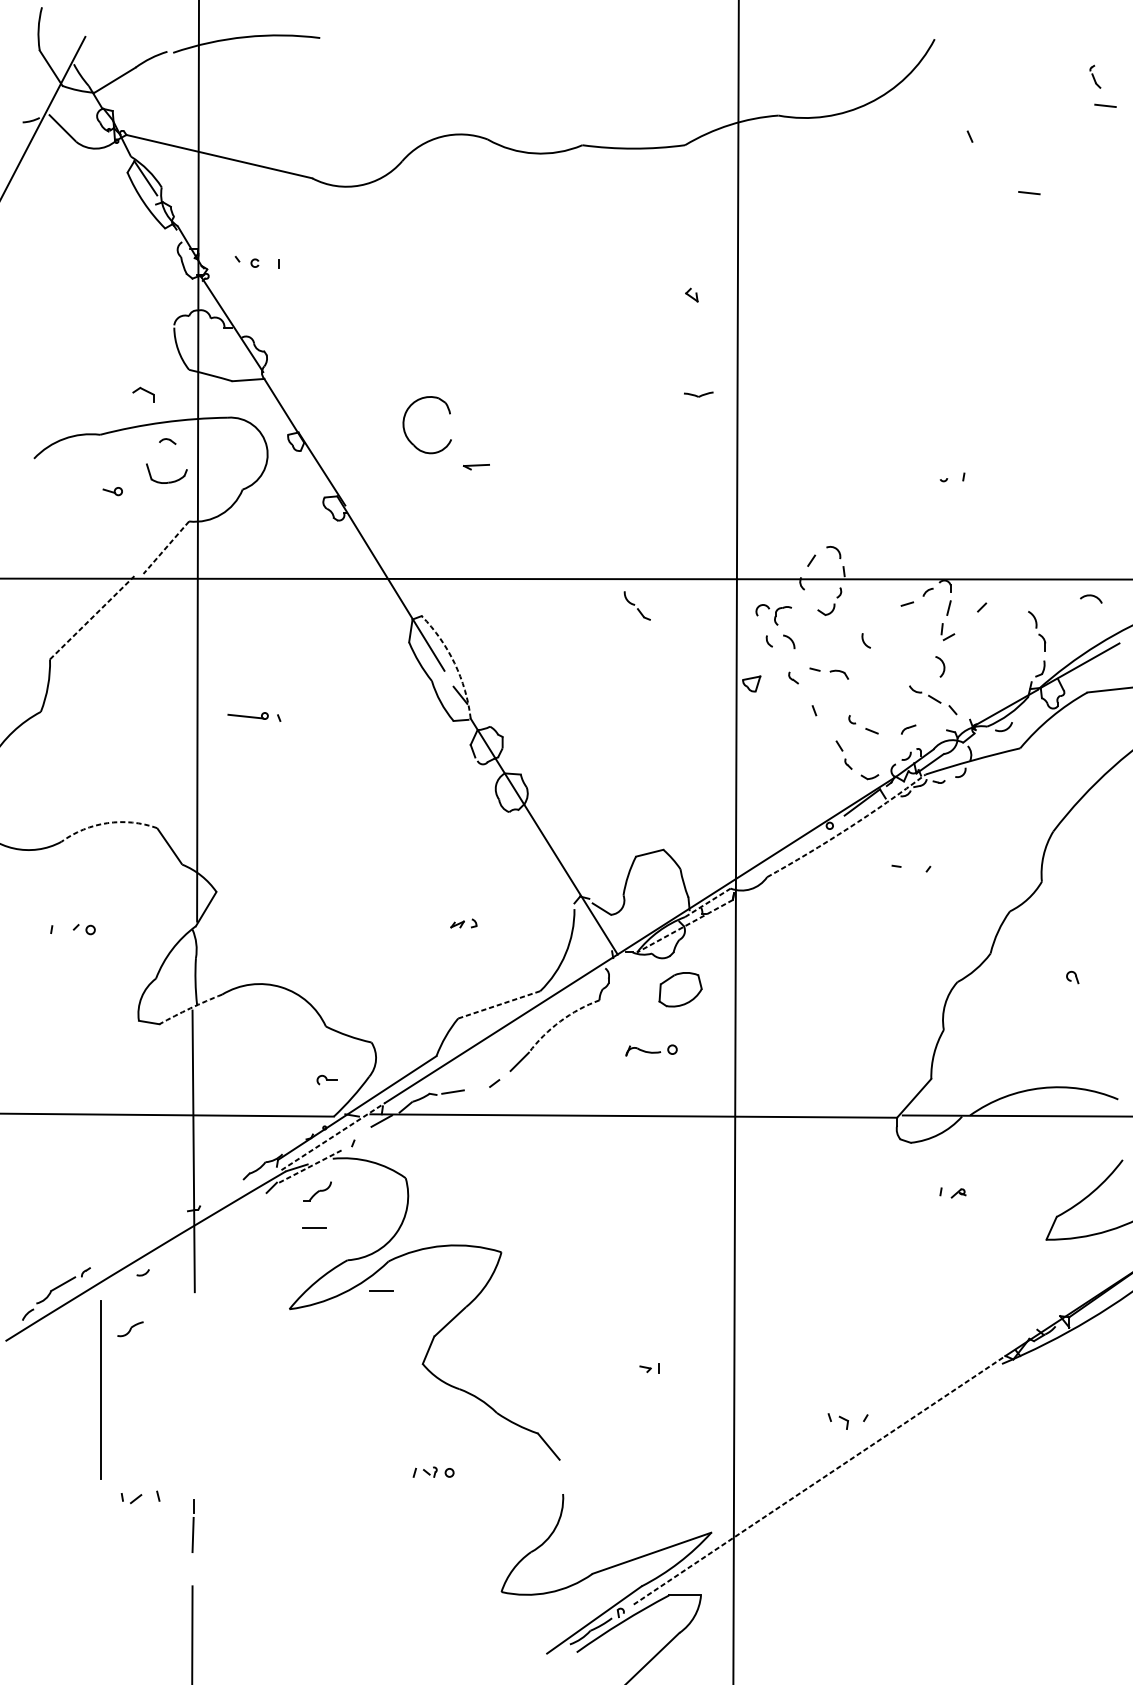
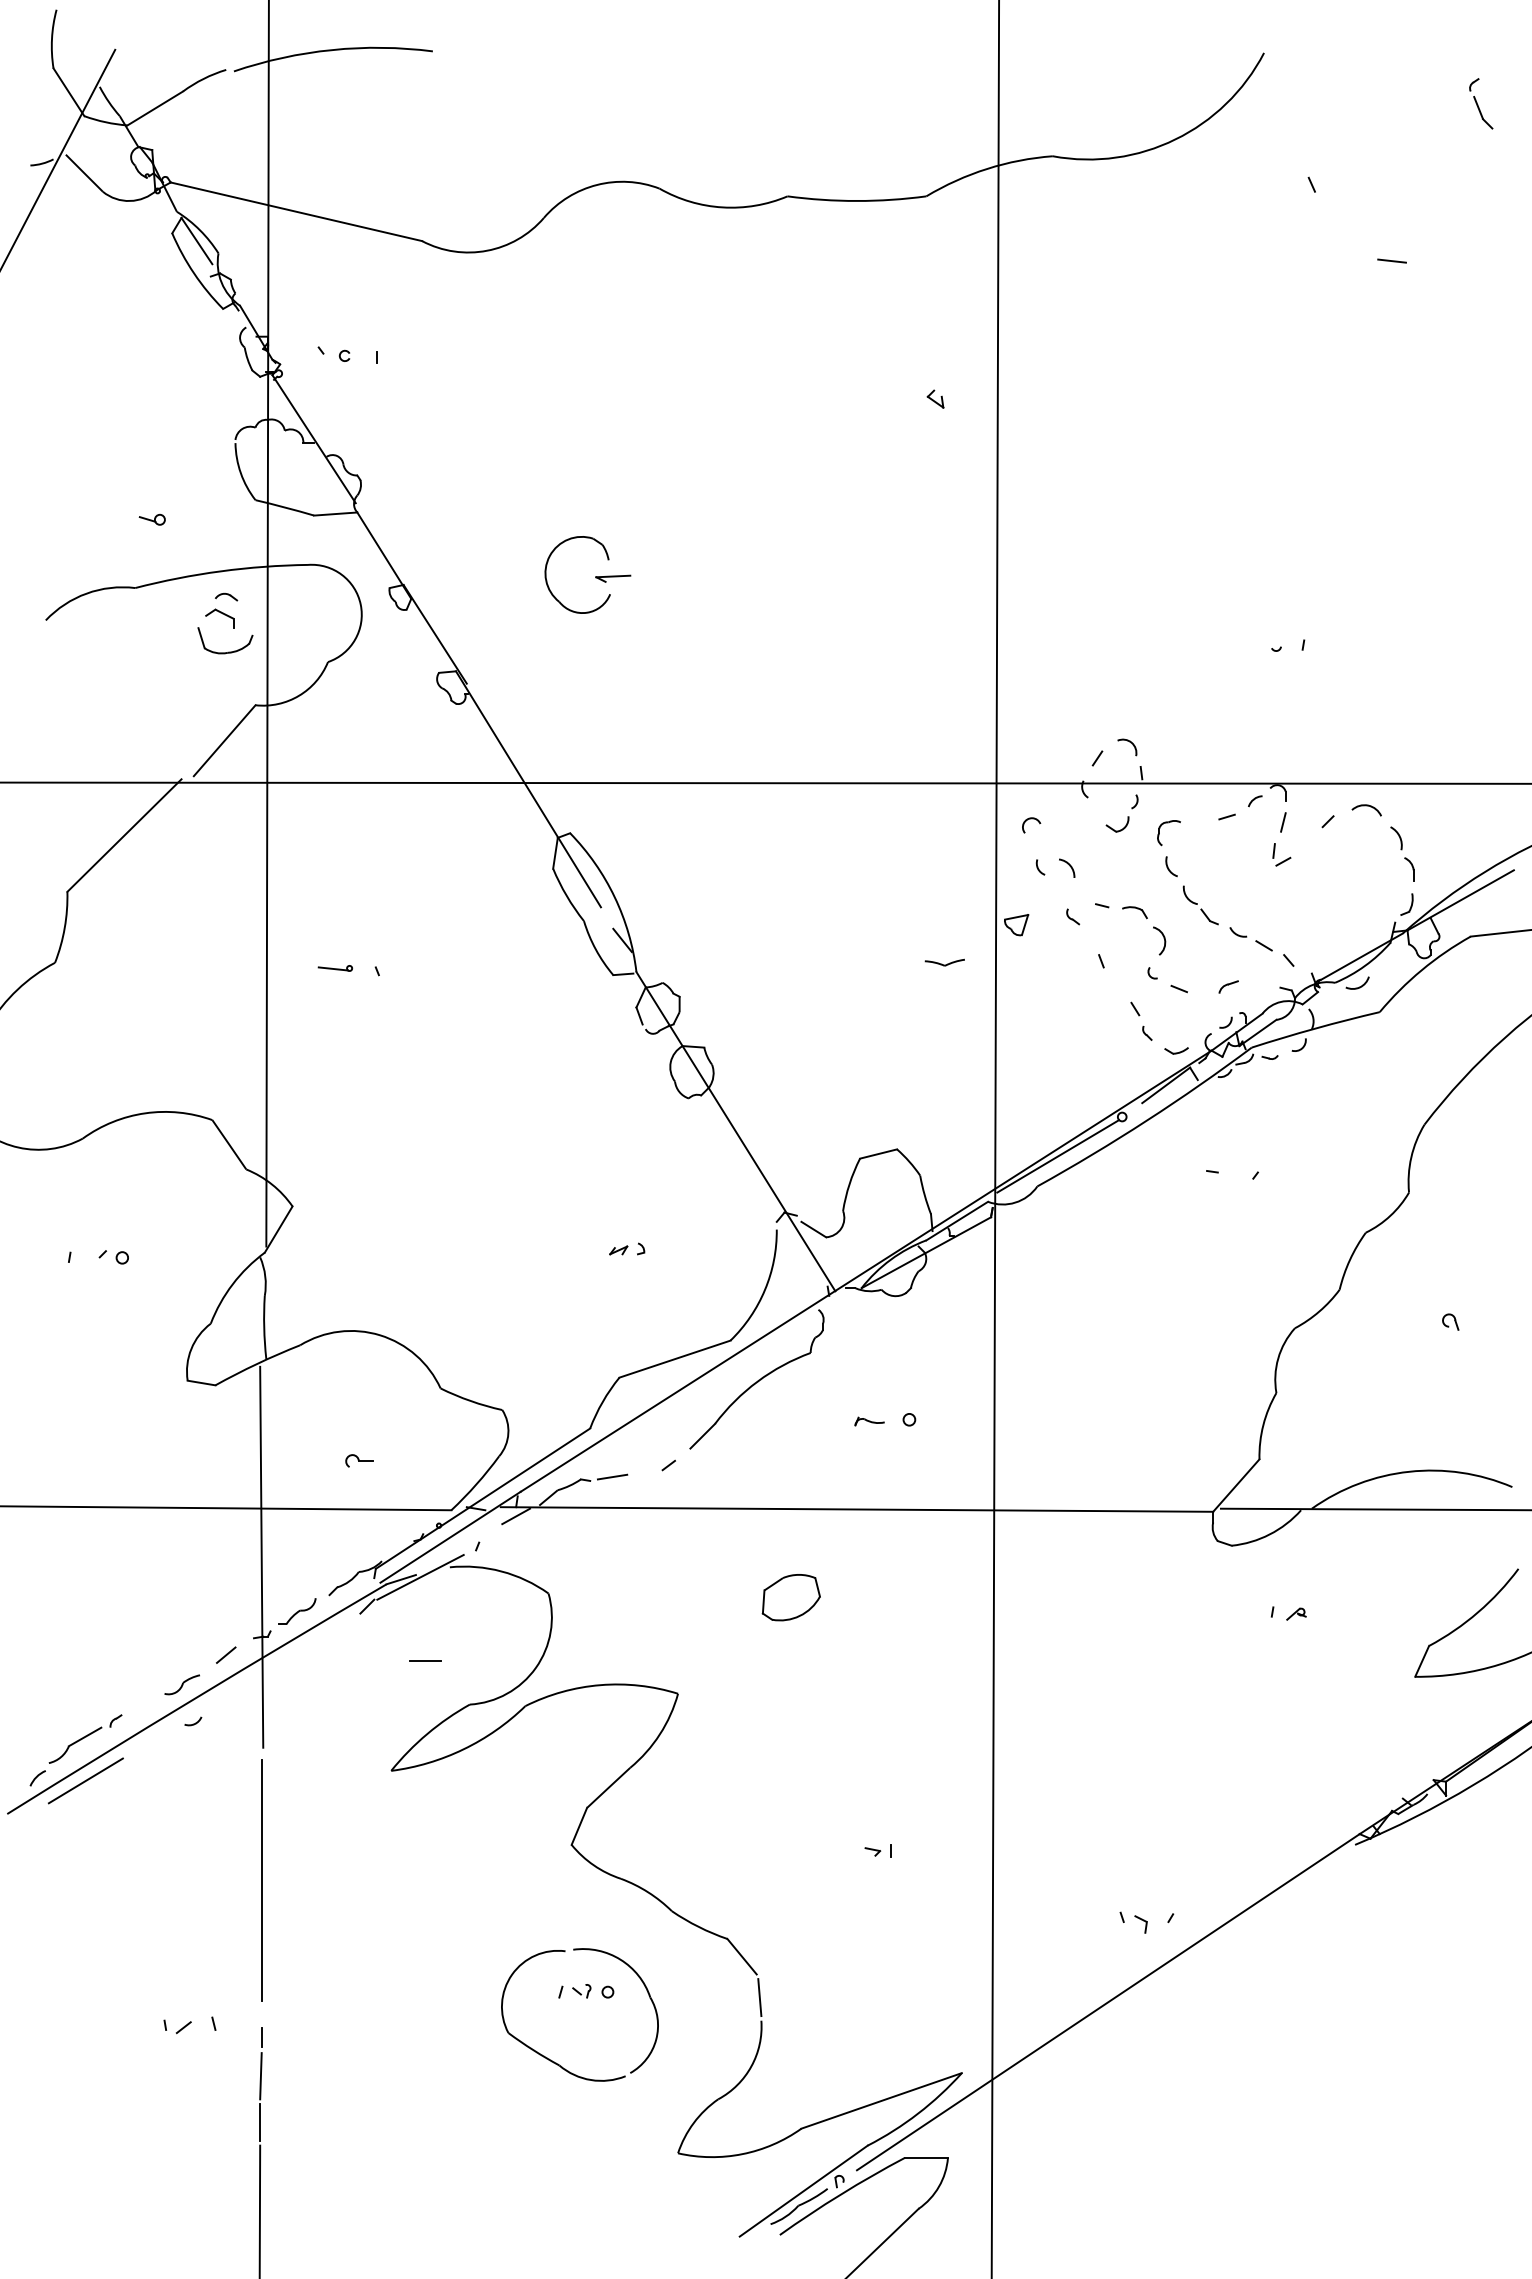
part: (1095, 76) -> (1481, 103), size x1.67
line: (1105, 105) -> (1494, 142), removed
part: (143, 394) -> (219, 618), moved
part: (698, 394) -> (944, 962), moved
part: (476, 466) -> (613, 578), moved
part: (112, 491) -> (151, 519), moved
line: (166, 548) -> (224, 741), dashed -> solid
arc: (1091, 596) -> (1366, 806), moved
part: (637, 605) -> (1200, 905), moved
part: (776, 616) -> (1159, 833), moved
line: (92, 617) -> (124, 835), dashed -> solid
arc: (454, 663) -> (614, 897), dashed -> solid
arc: (943, 665) -> (1163, 938), moved
part: (248, 716) -> (335, 968), size x0.62
arc: (107, 823) -> (145, 1113), dashed -> solid
arc: (847, 828) -> (1146, 1120), dashed -> solid
line: (782, 855) -> (1058, 1156), added
line: (708, 902) -> (957, 1220), dashed -> solid
line: (685, 926) -> (926, 1252), dashed -> solid
part: (679, 989) -> (790, 1597), moved
line: (499, 1005) -> (675, 1359), dashed -> solid
arc: (190, 1008) -> (257, 1363), dashed -> solid
arc: (560, 1021) -> (757, 1381), dashed -> solid
part: (643, 1050) -> (869, 1421), size x0.62
part: (327, 1079) -> (359, 1460), moved
line: (333, 1136) -> (450, 1537), dashed -> solid
line: (311, 1166) -> (420, 1577), dashed -> solid
part: (317, 1191) -> (297, 1611), moved
line: (167, 1223) -> (226, 1654), added
line: (382, 1290) -> (516, 1745), removed
line: (63, 1316) -> (85, 1780), added
part: (129, 1328) -> (181, 1684), moved
line: (100, 1390) -> (261, 1880), moved
line: (561, 1476) -> (759, 1997), added
line: (819, 1479) -> (1108, 2001), dashed -> solid
part: (411, 1524) -> (556, 2062), added
line: (192, 1568) -> (260, 2121), added

